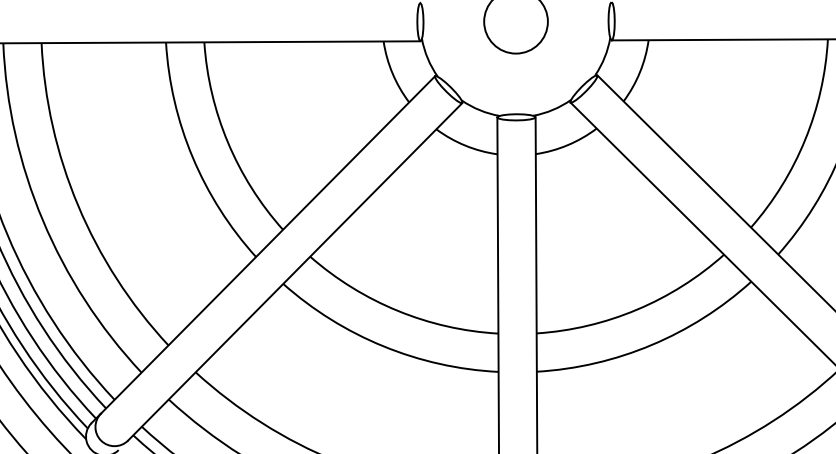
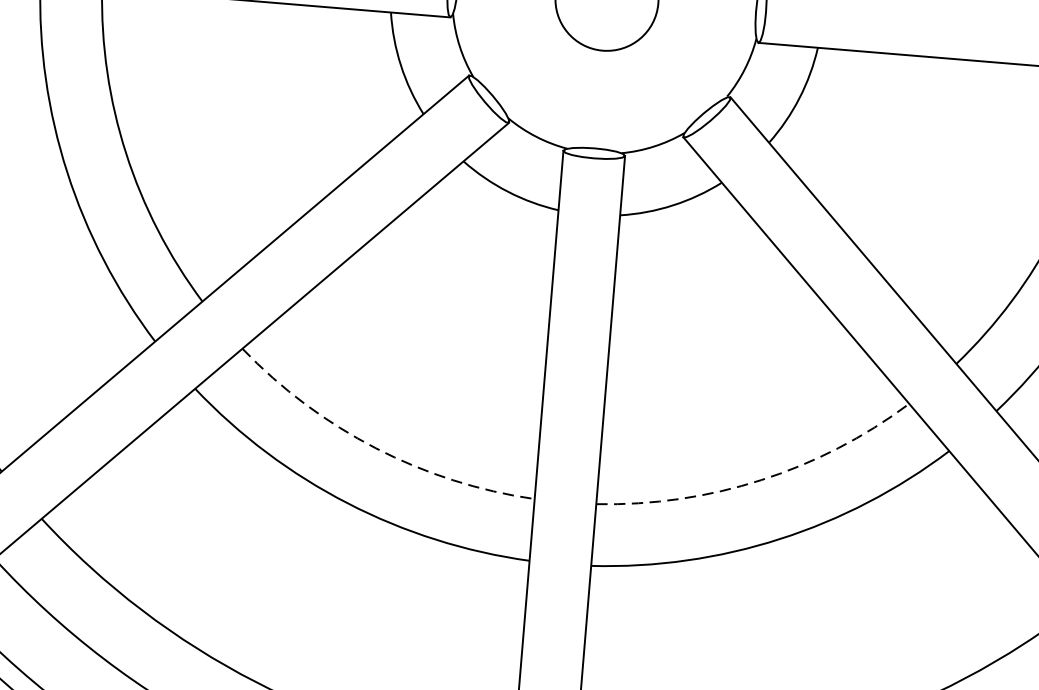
arc: (636, 309) -> (760, 479), solid -> dashed
arc: (397, 310) -> (375, 447), solid -> dashed

